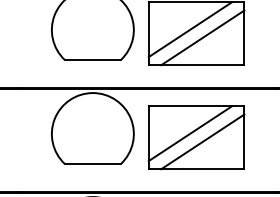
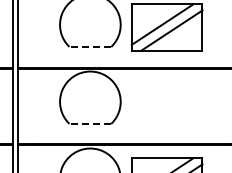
line: (93, 59) -> (90, 46), solid -> dashed
part: (195, 137) -> (166, 104), removed
line: (93, 163) -> (90, 123), solid -> dashed

